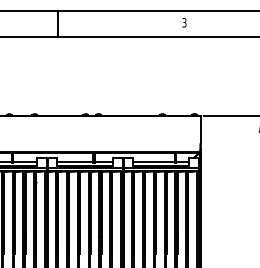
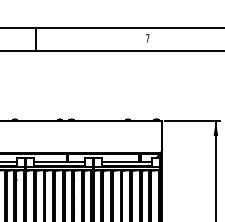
text: (184, 22) -> (147, 38), 3 -> 7

